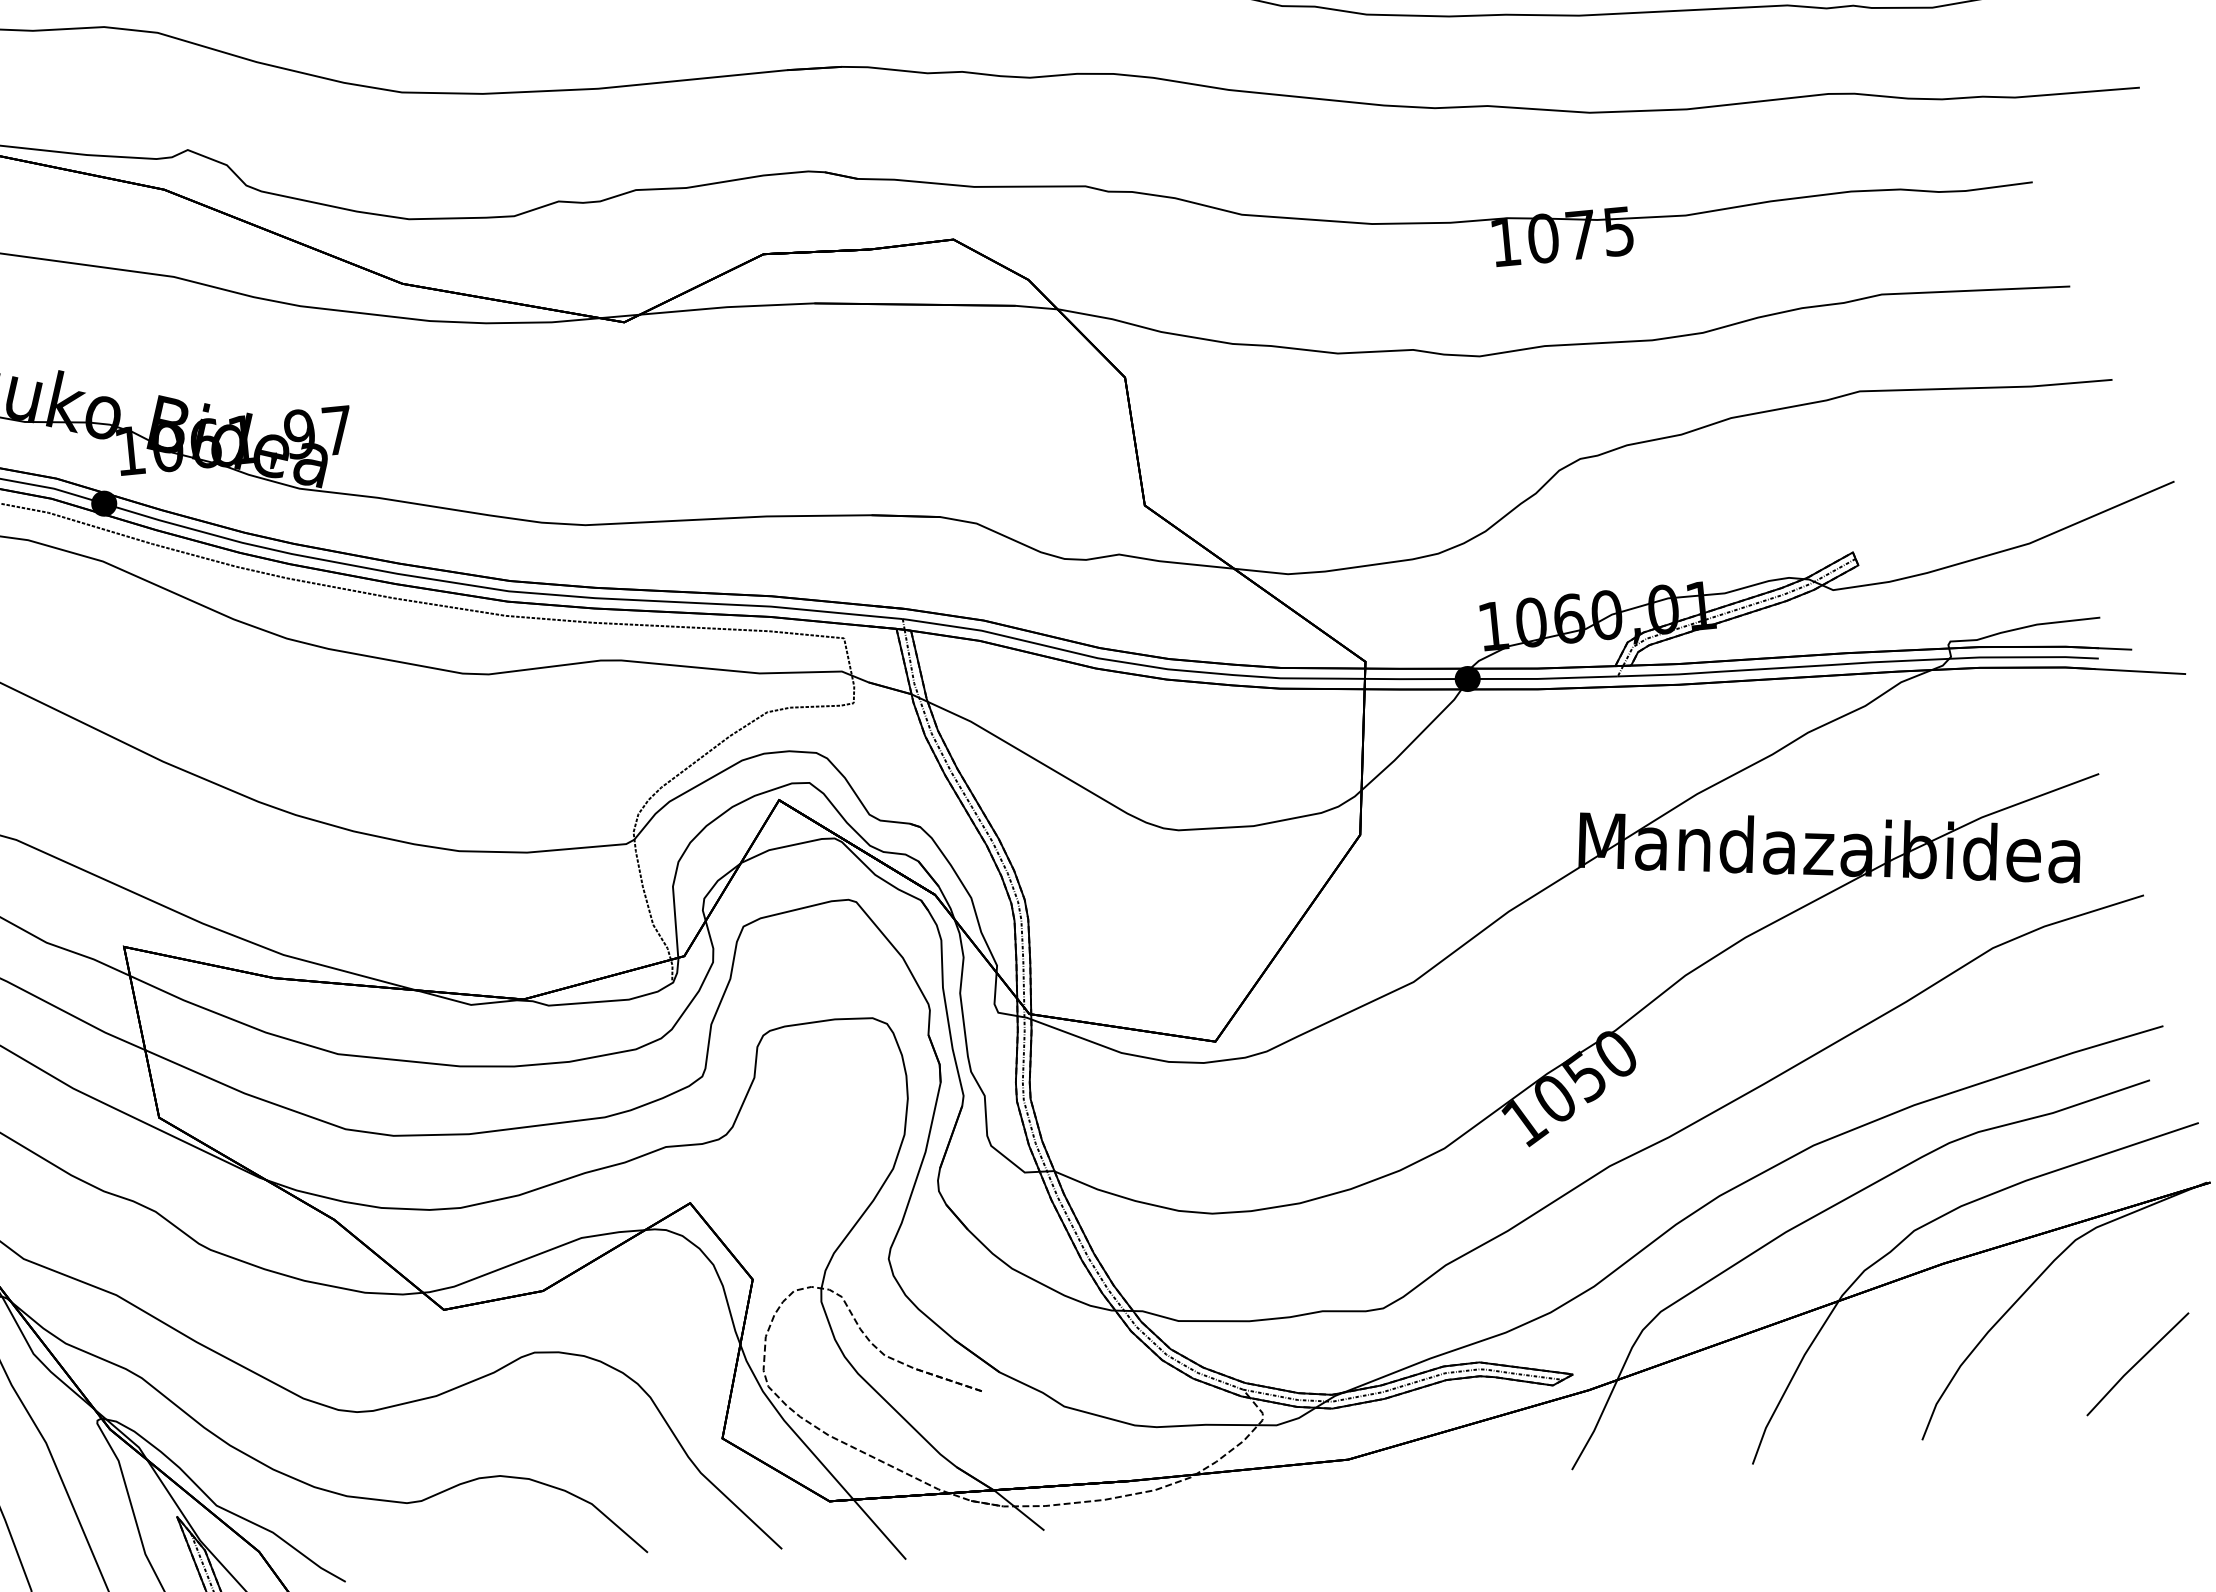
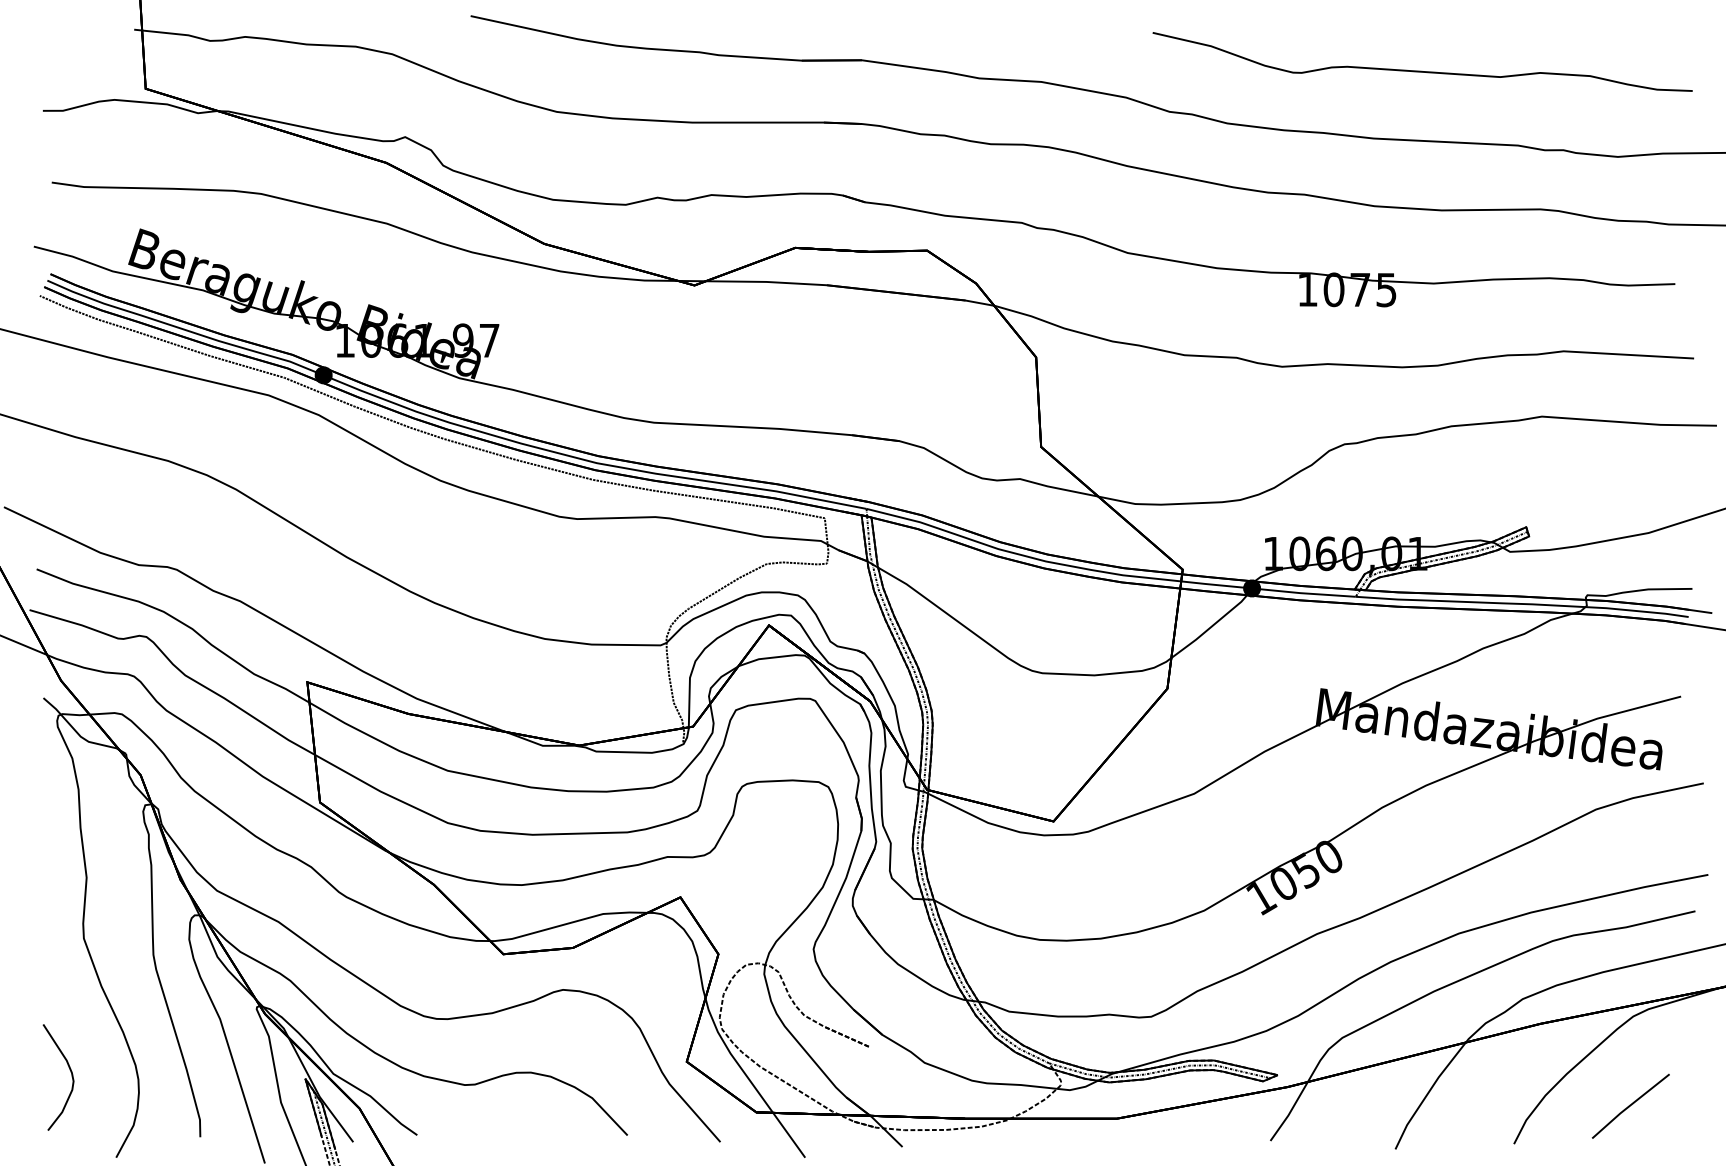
line: (2137, 1363) -> (1630, 1105), moved

